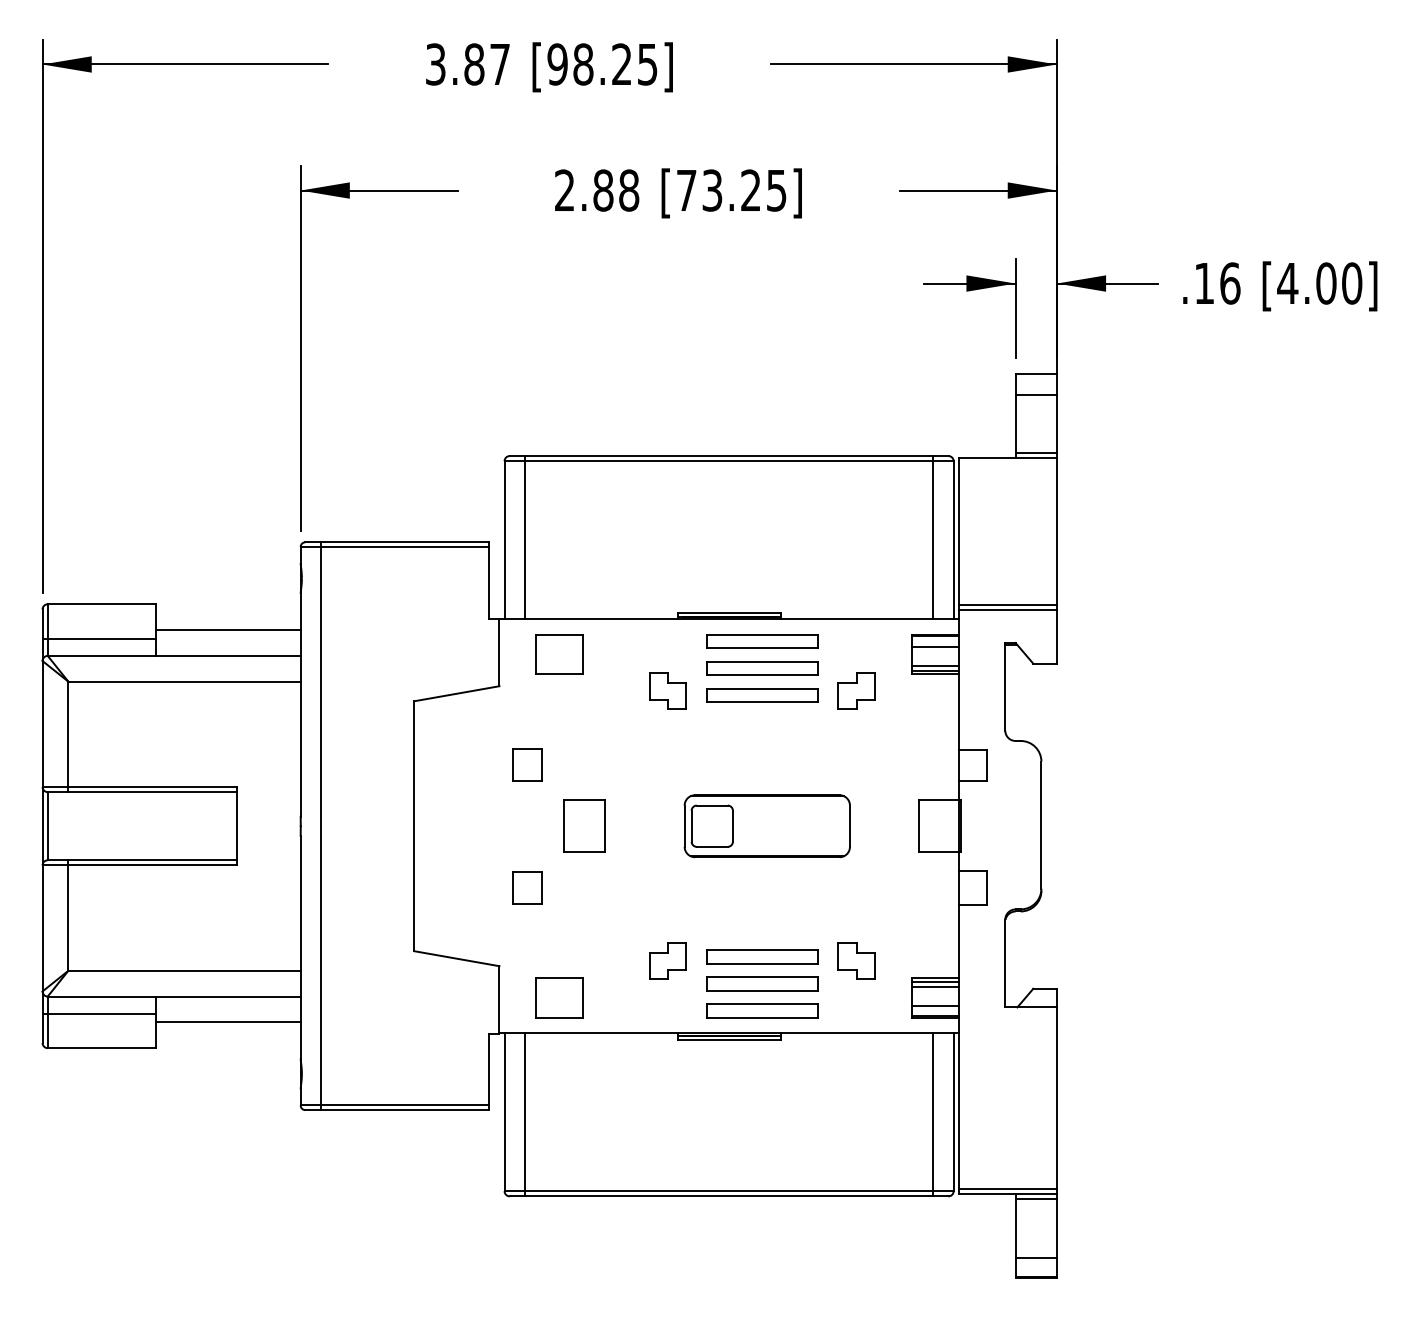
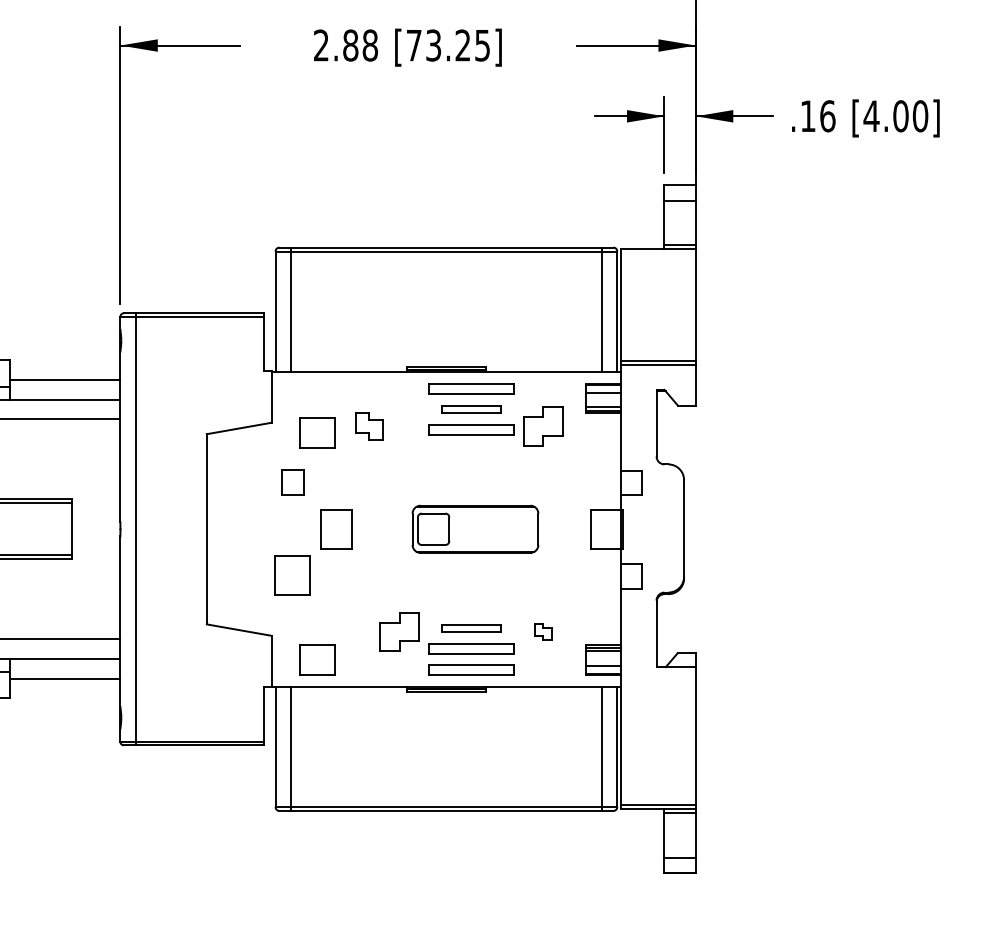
part: (559, 654) -> (317, 432), moved
part: (762, 668) -> (471, 409), size x0.7
part: (667, 690) -> (369, 426), moved
part: (856, 690) -> (543, 426), size x1.4
part: (527, 887) -> (292, 575), size x1.6
part: (762, 956) -> (471, 628), size x0.7
part: (667, 960) -> (399, 631), size x1.4
part: (856, 960) -> (543, 631), size x0.6

